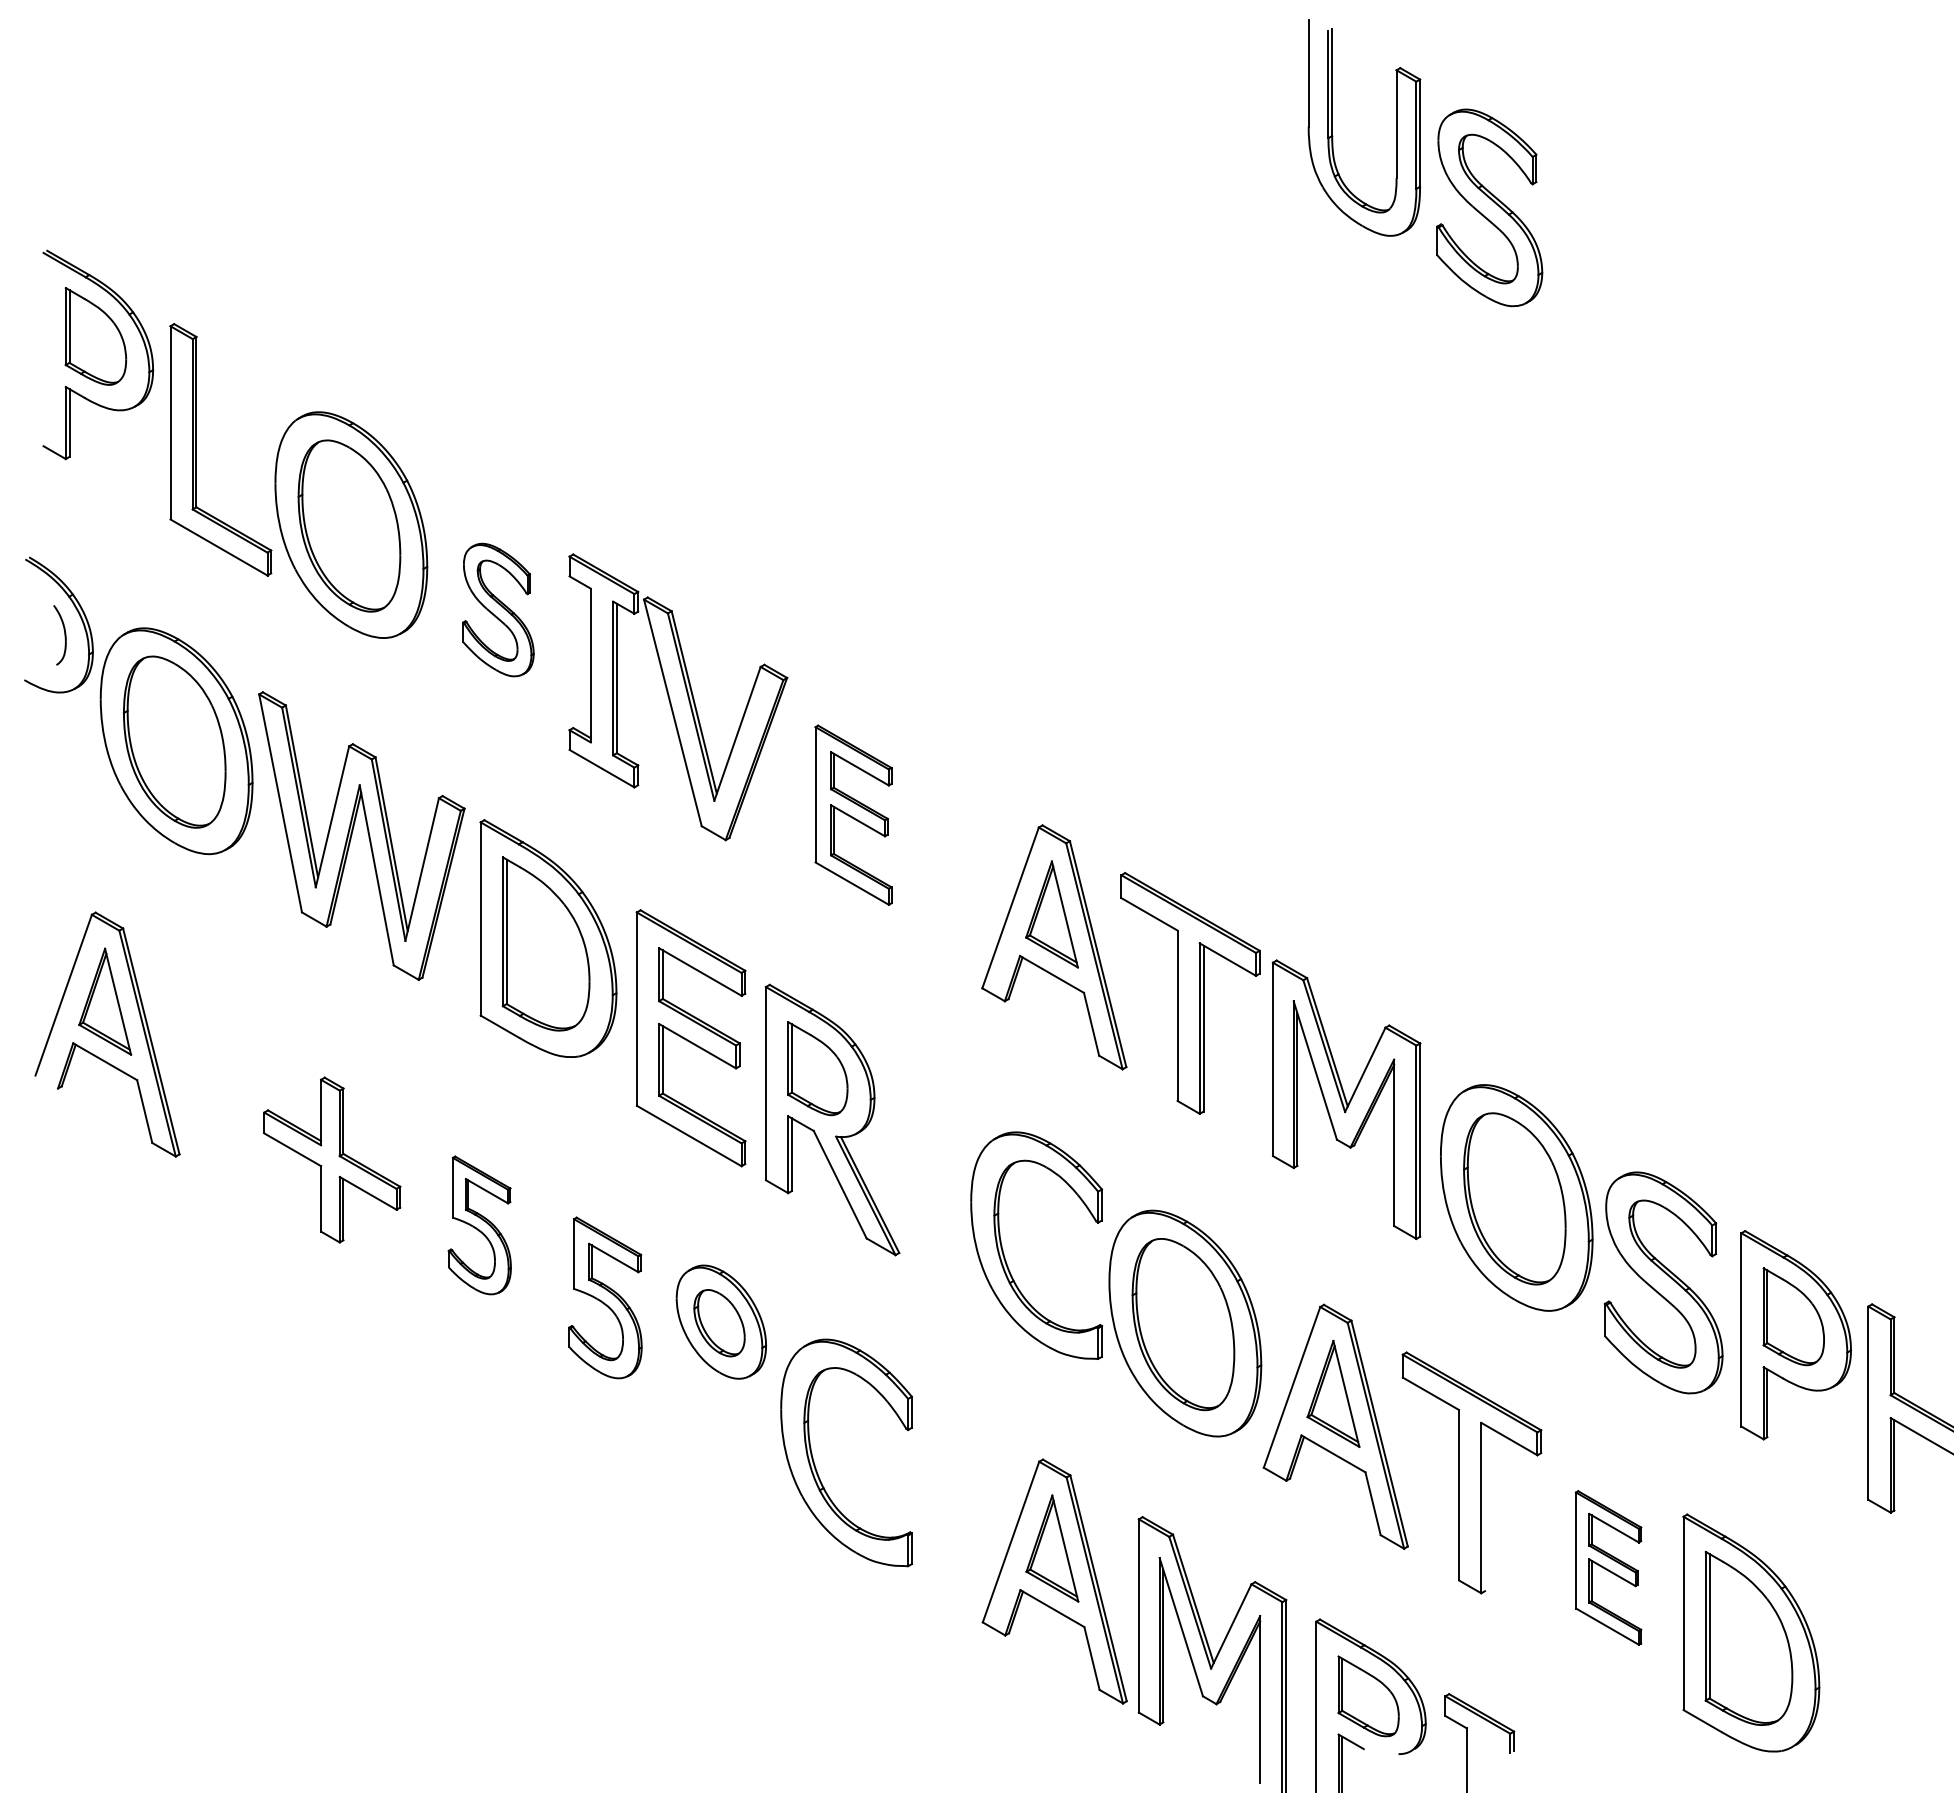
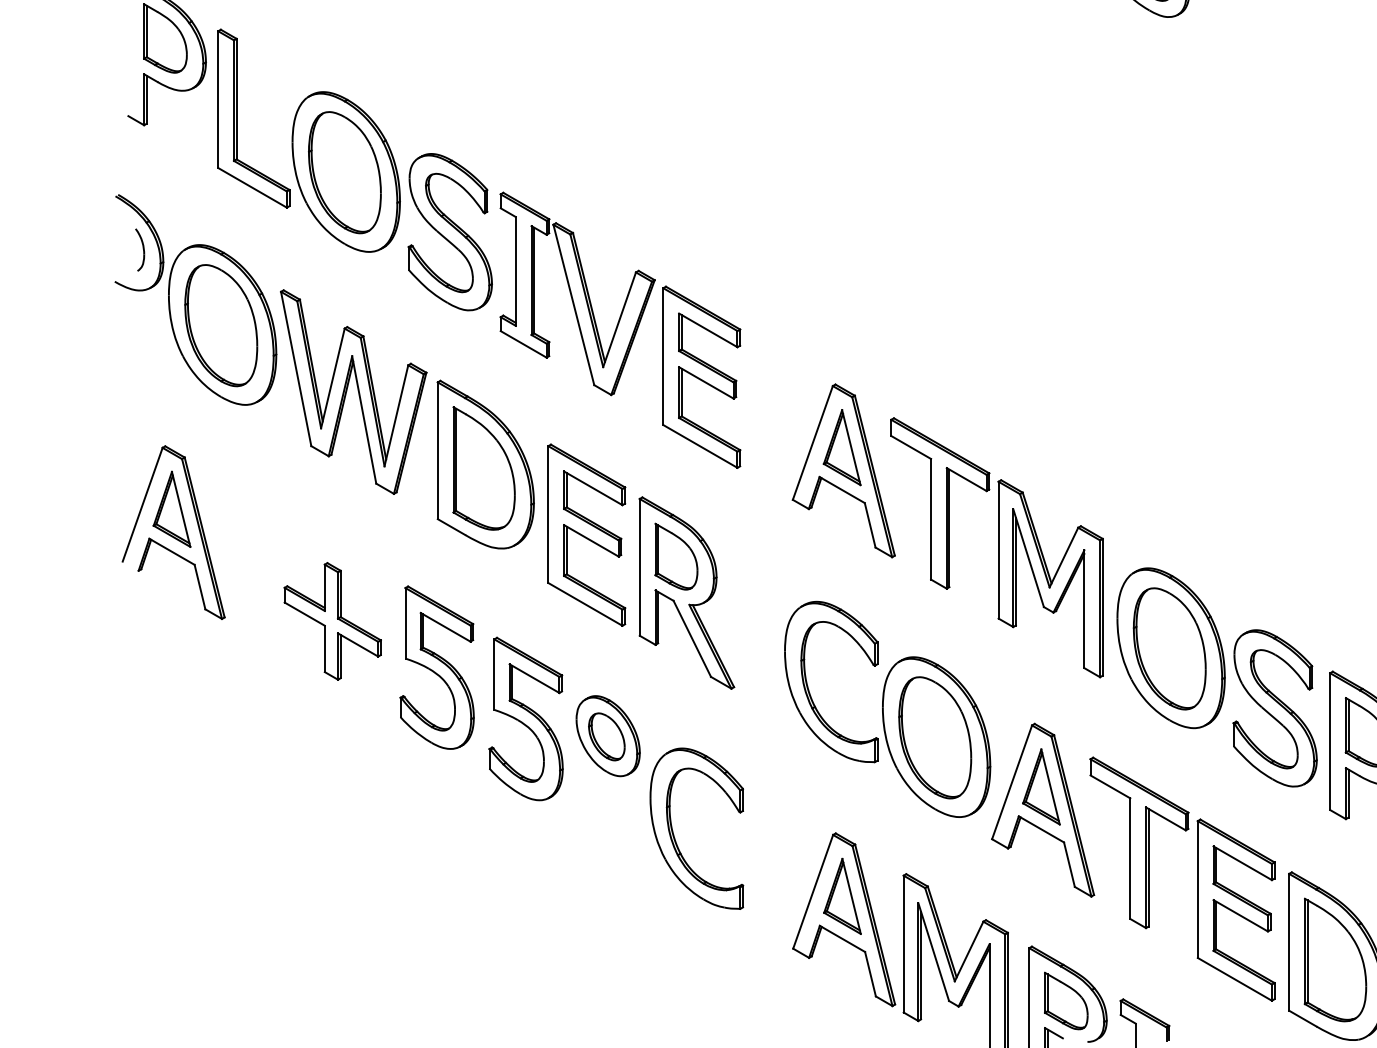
part: (498, 609) -> (450, 231), size x1.67
part: (853, 815) -> (701, 377), size x1.43
part: (479, 1225) -> (436, 667), size x1.67
part: (605, 1297) -> (526, 718), size x1.43
line: (1485, 1507) -> (1149, 867), added
part: (1608, 1567) -> (1236, 909), size x1.67

